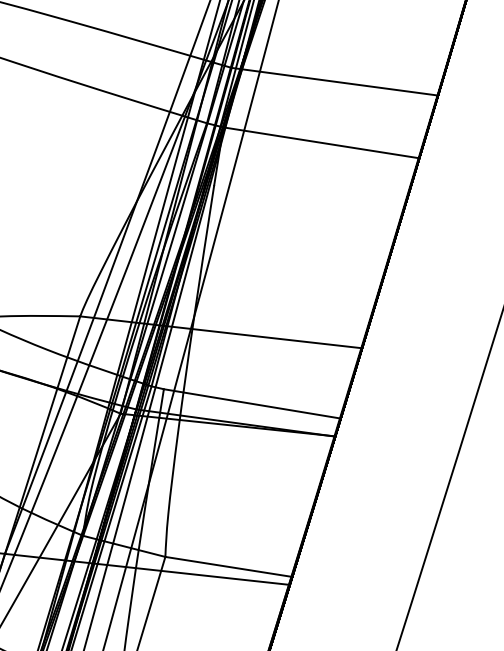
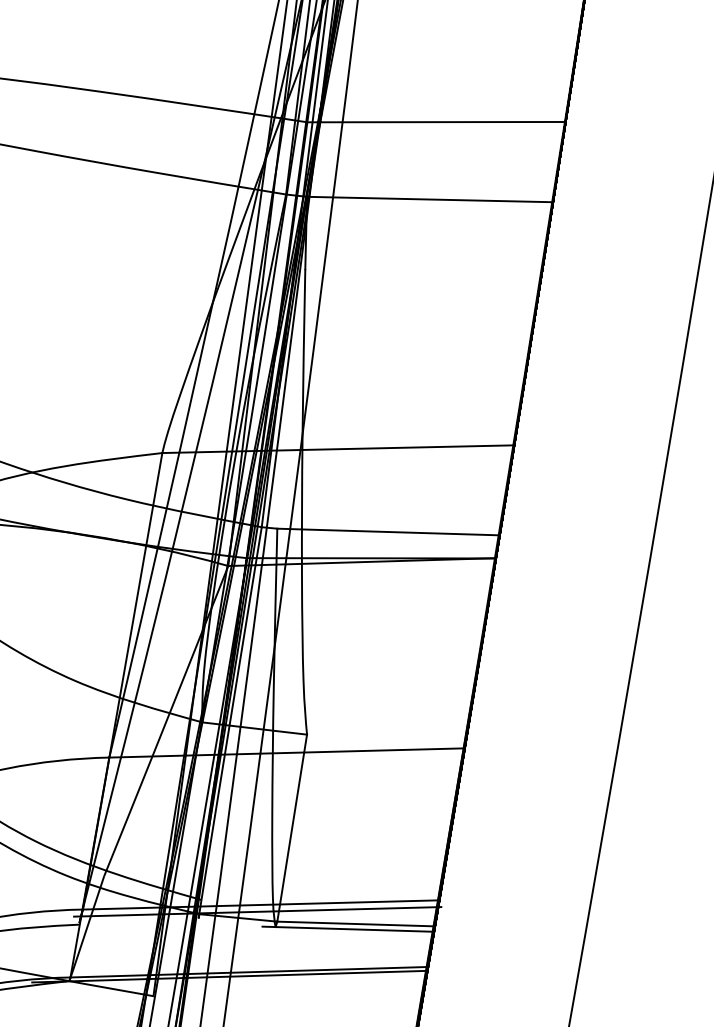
line: (228, 566) -> (386, 736), removed

